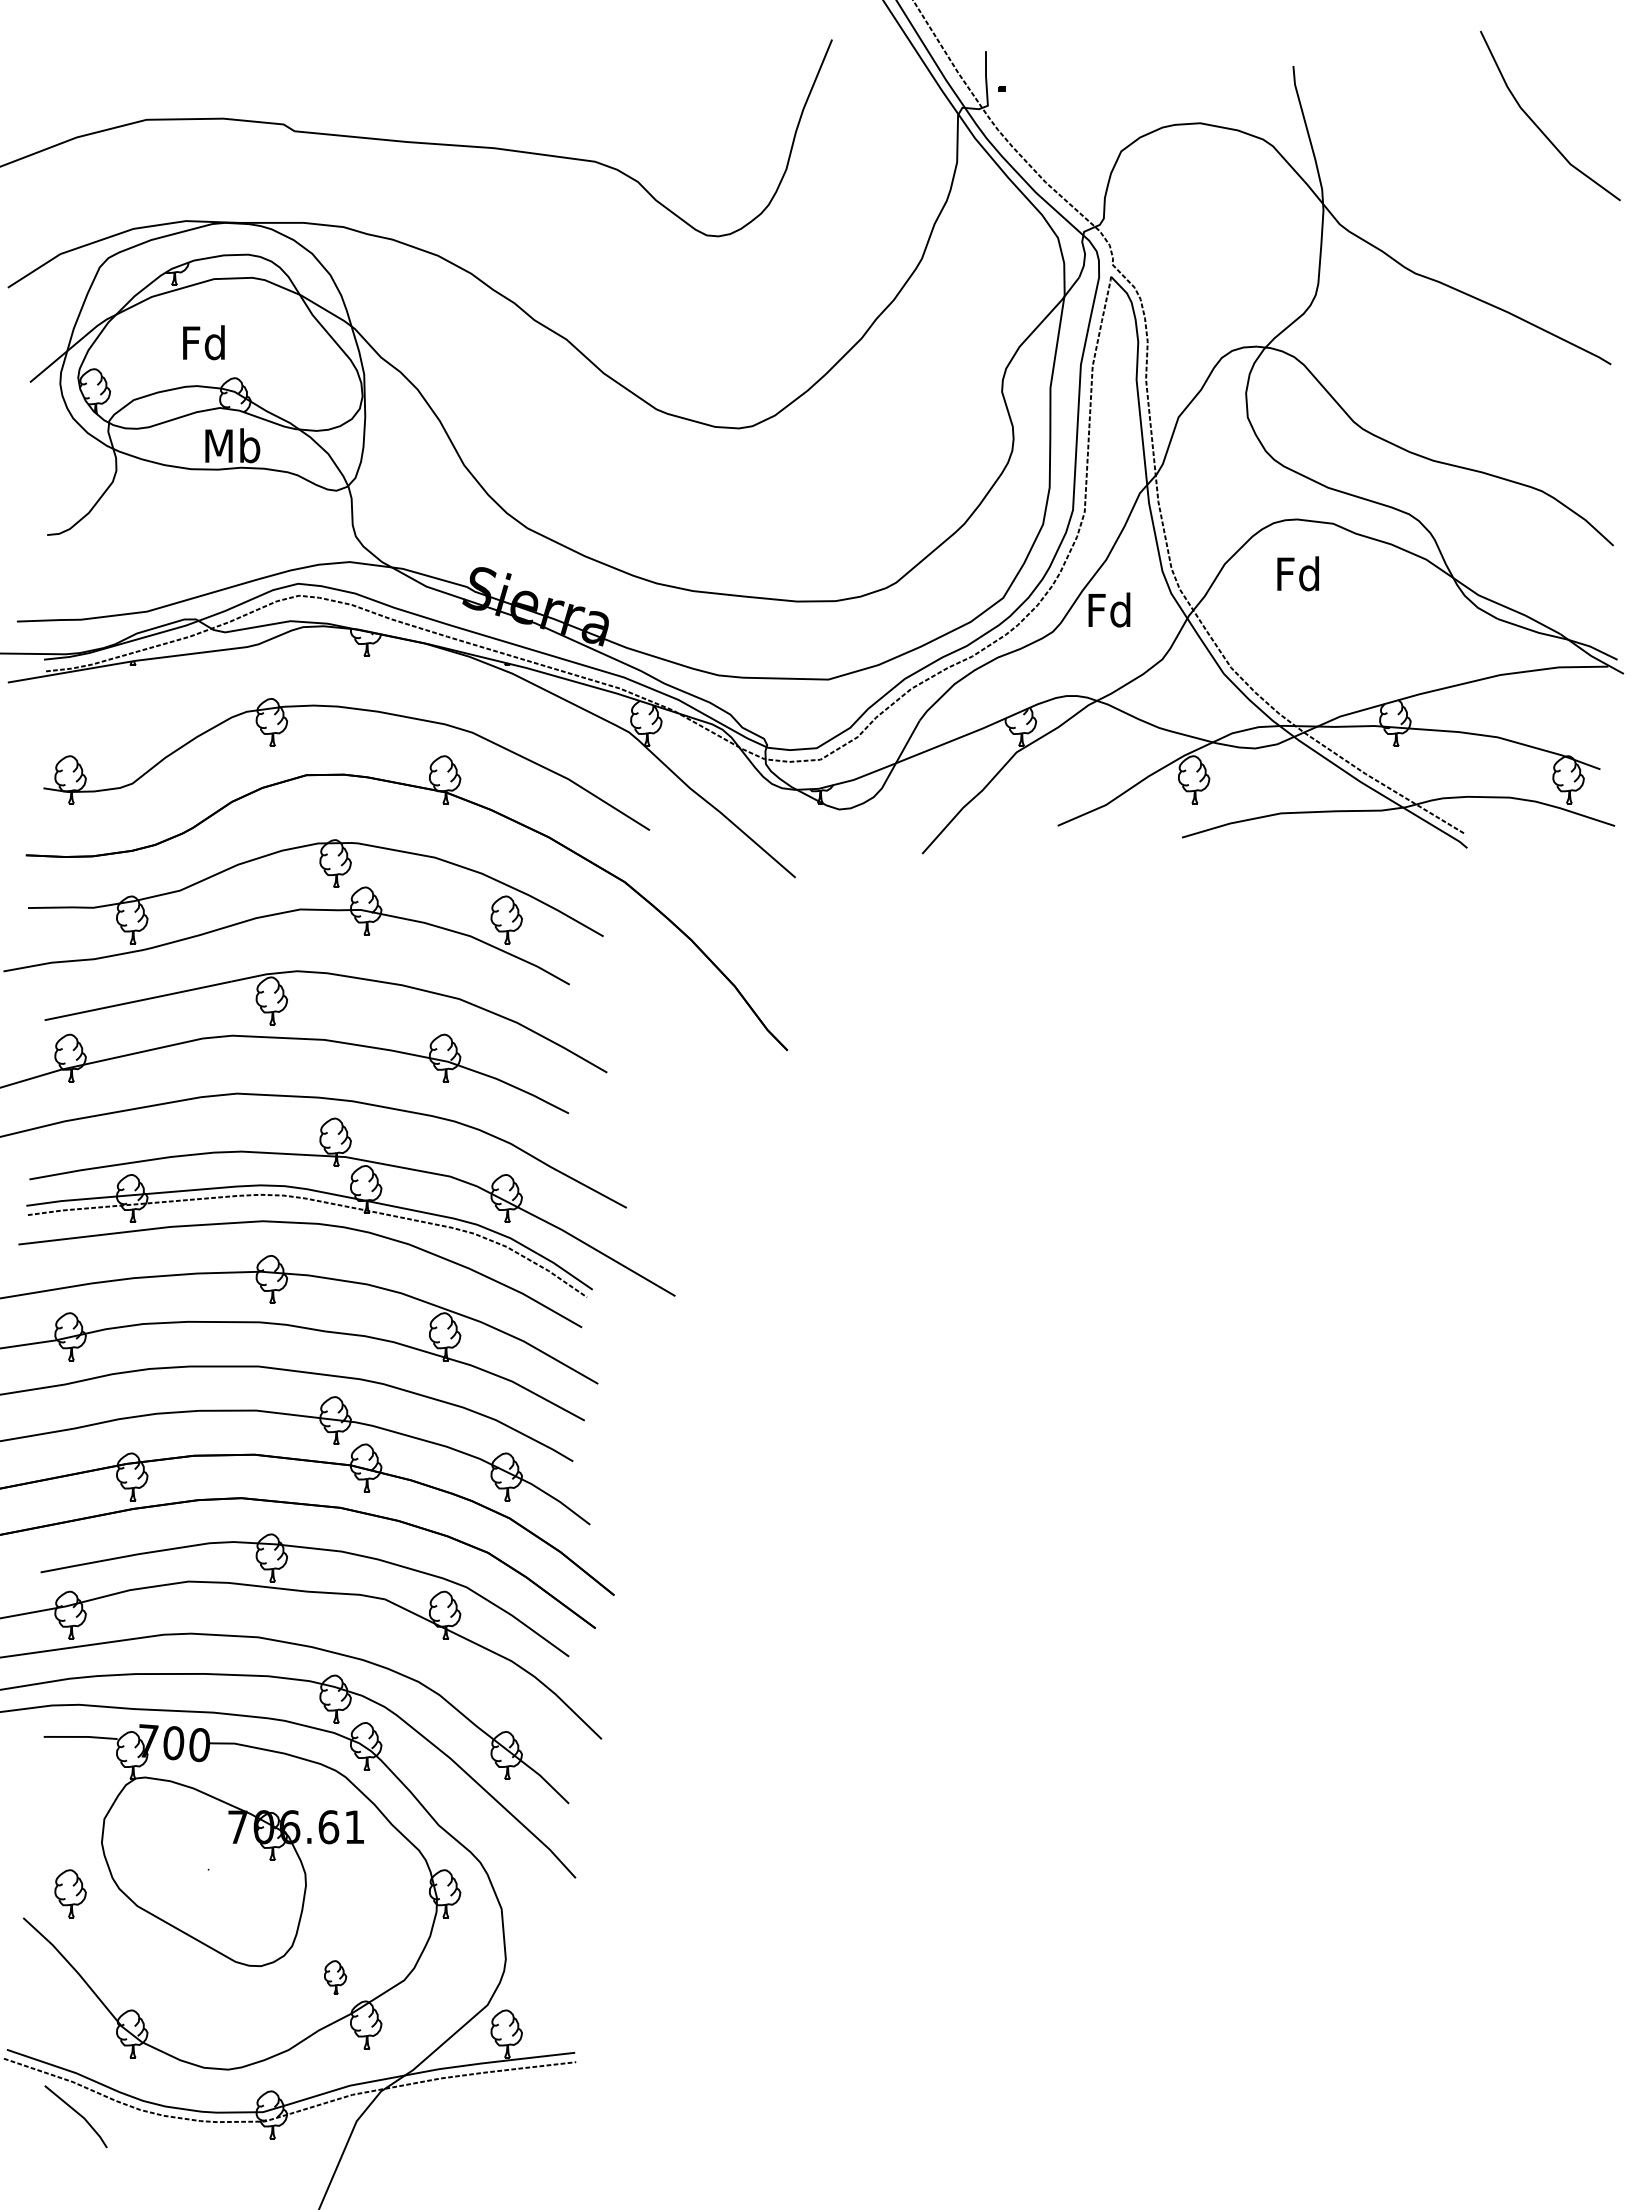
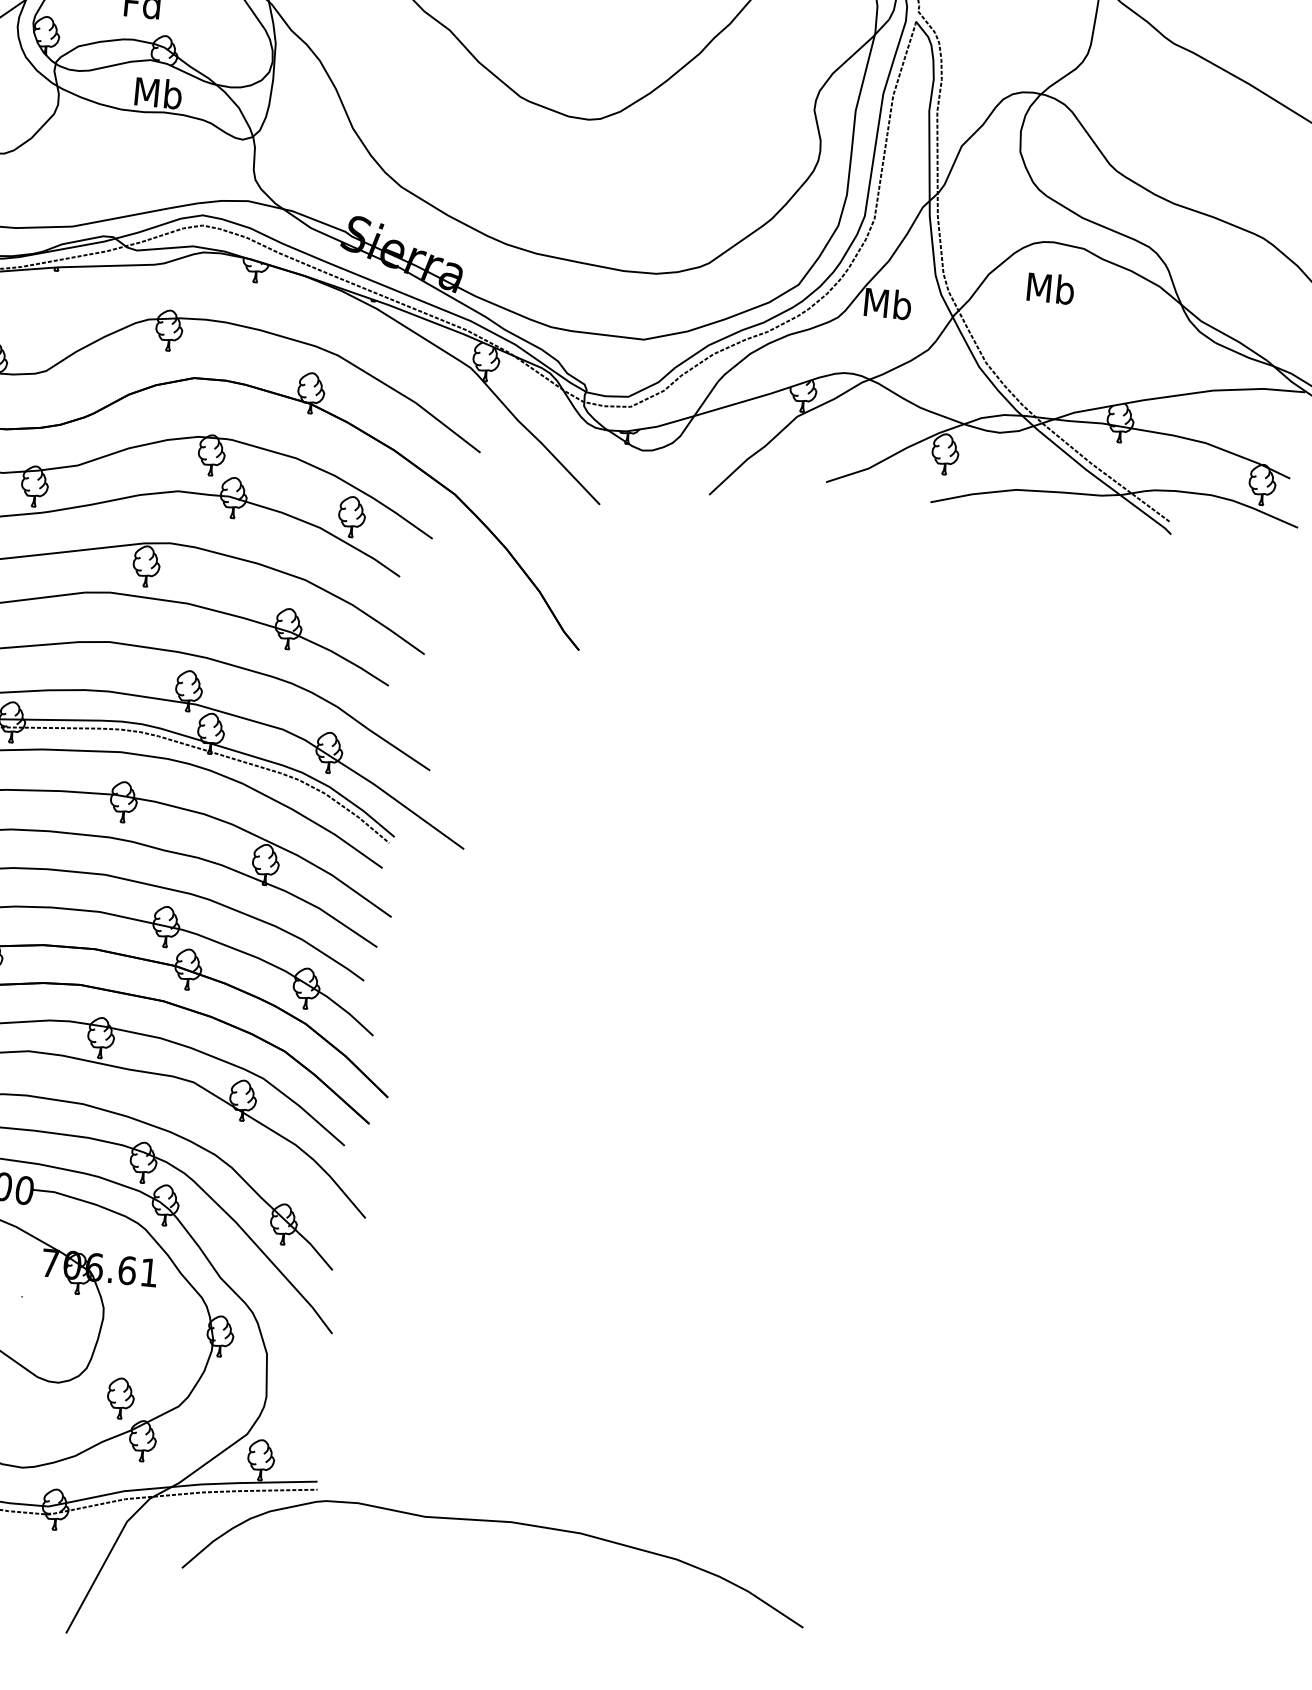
text: (1298, 573) -> (1050, 288), Fd -> Mb
text: (1109, 609) -> (887, 303), Fd -> Mb
part: (335, 1977) -> (120, 1398), size x1.43
curve: (792, 2079) -> (499, 1522), added

